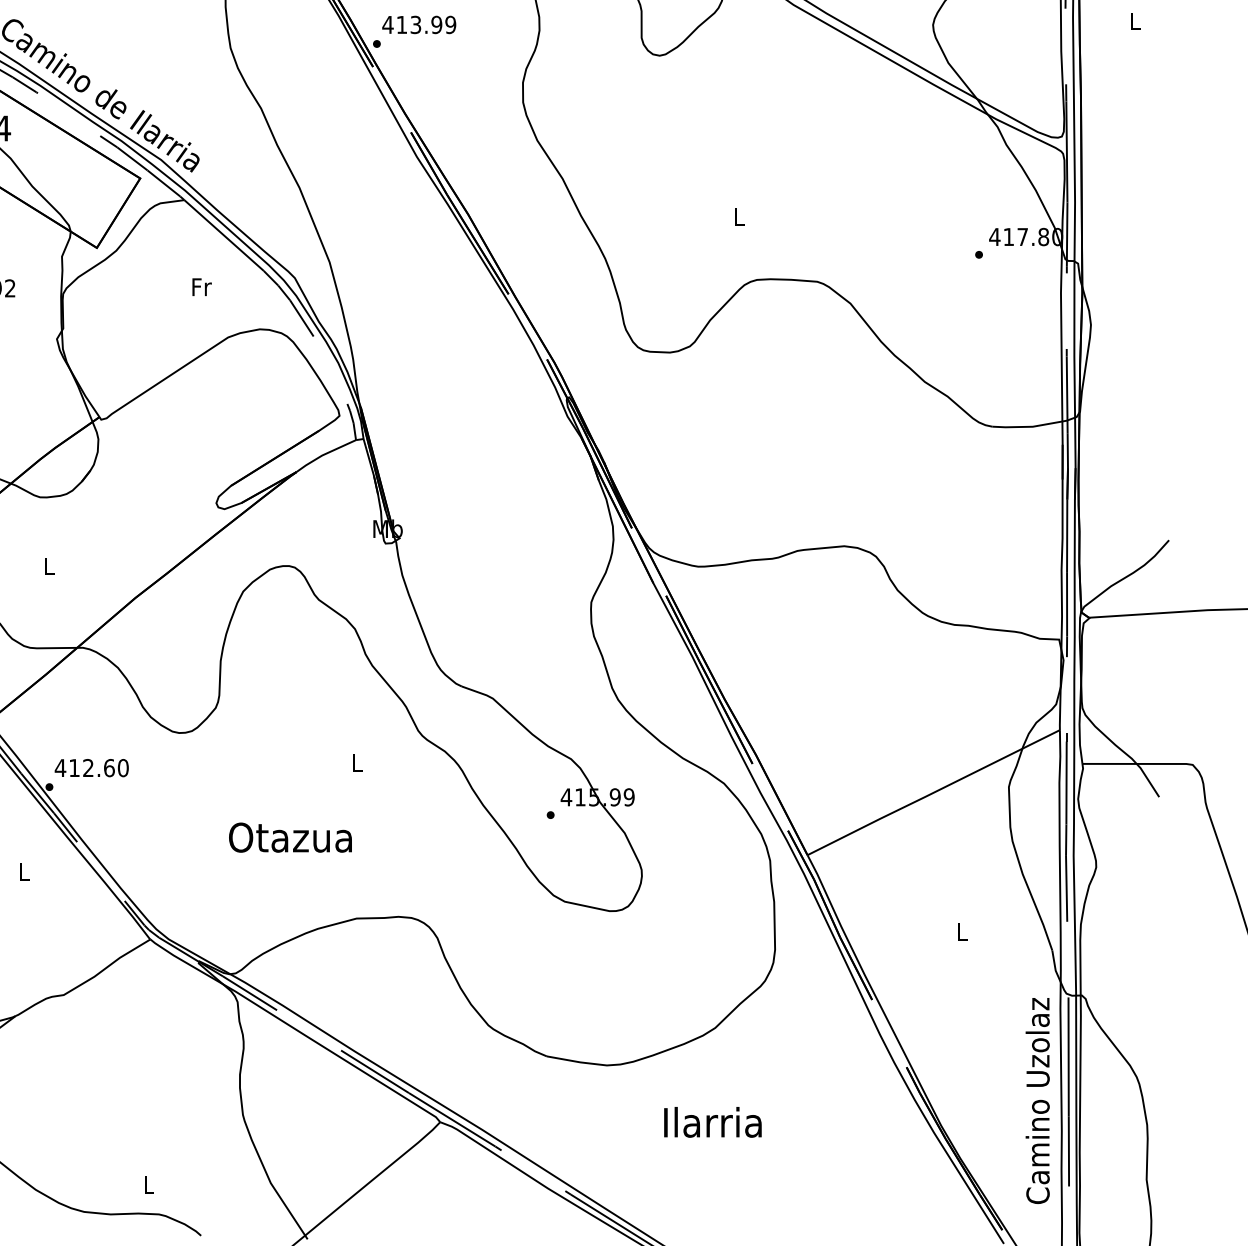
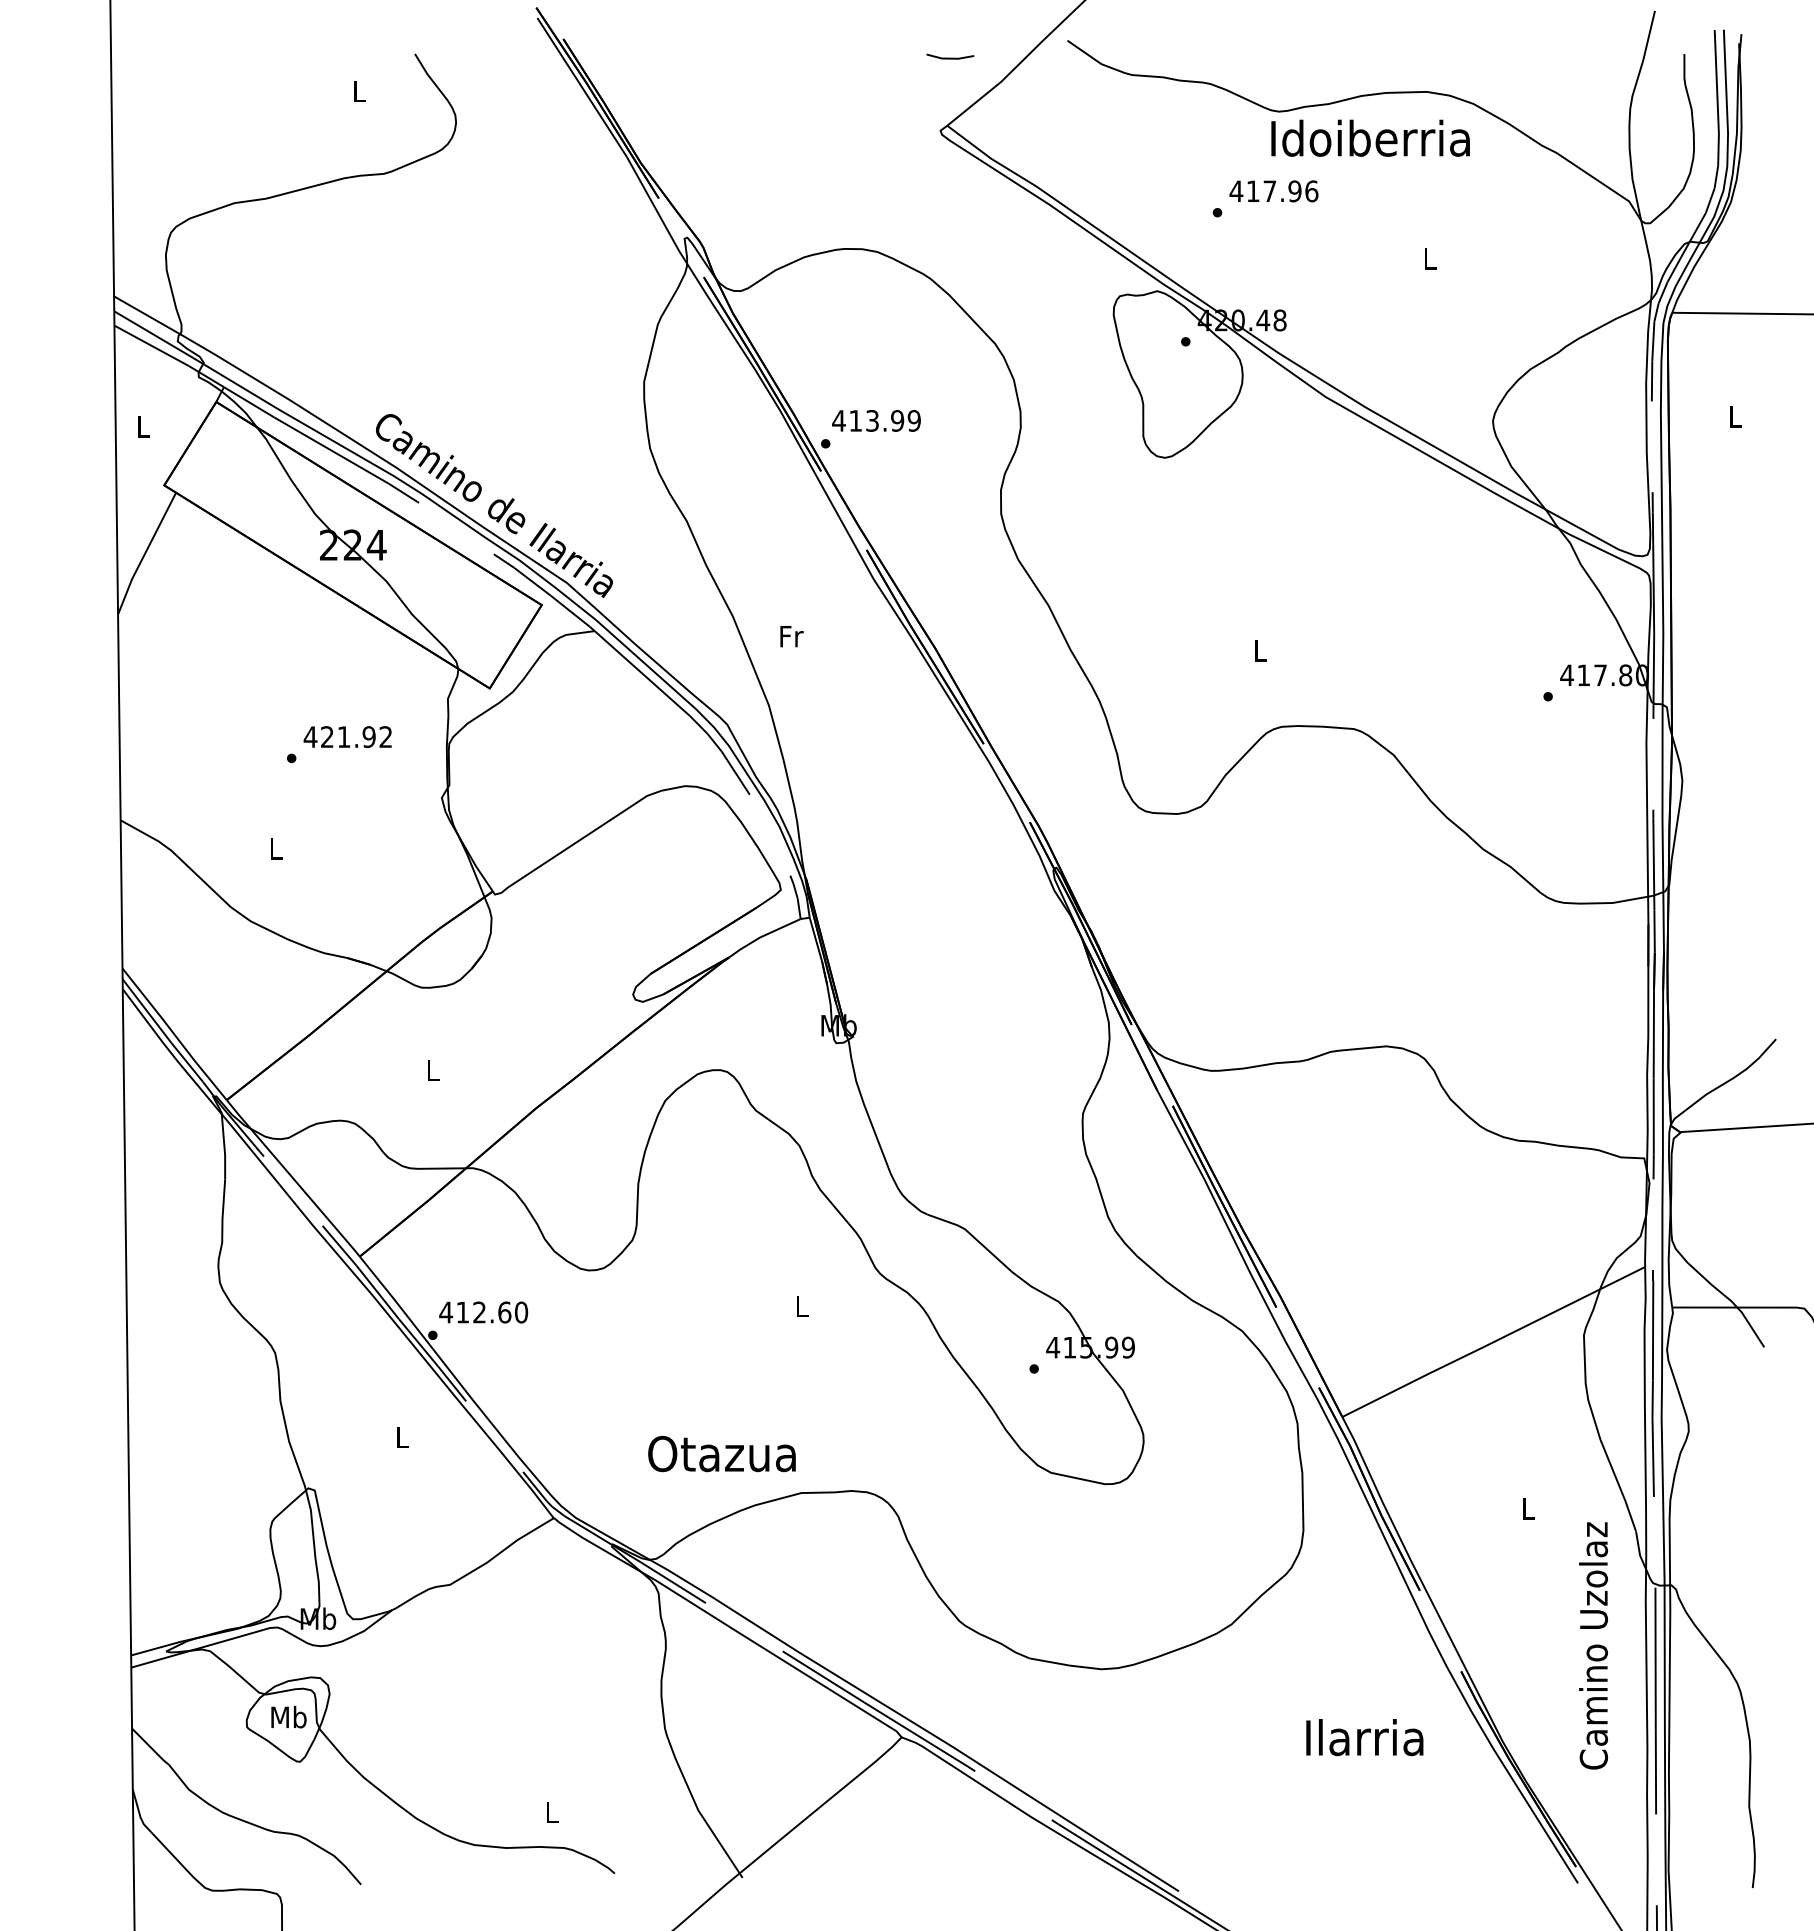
text: (201, 287) -> (791, 636), moved
text: (290, 837) -> (721, 1453), moved
text: (1037, 1100) -> (1593, 1645), moved
text: (712, 1122) -> (1364, 1737), moved

